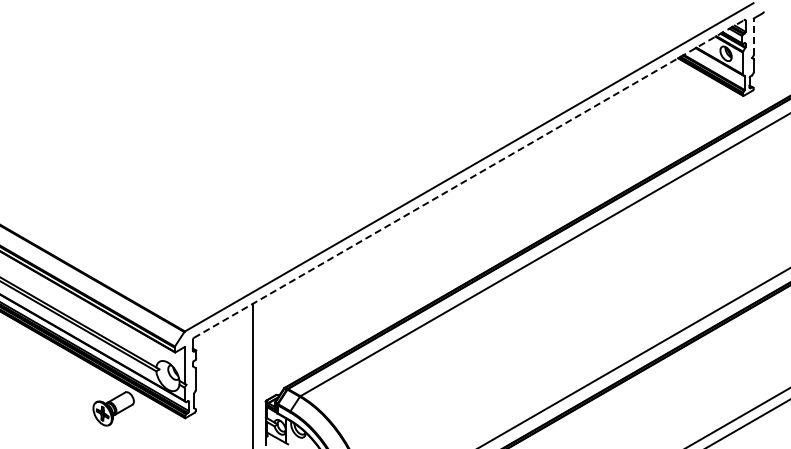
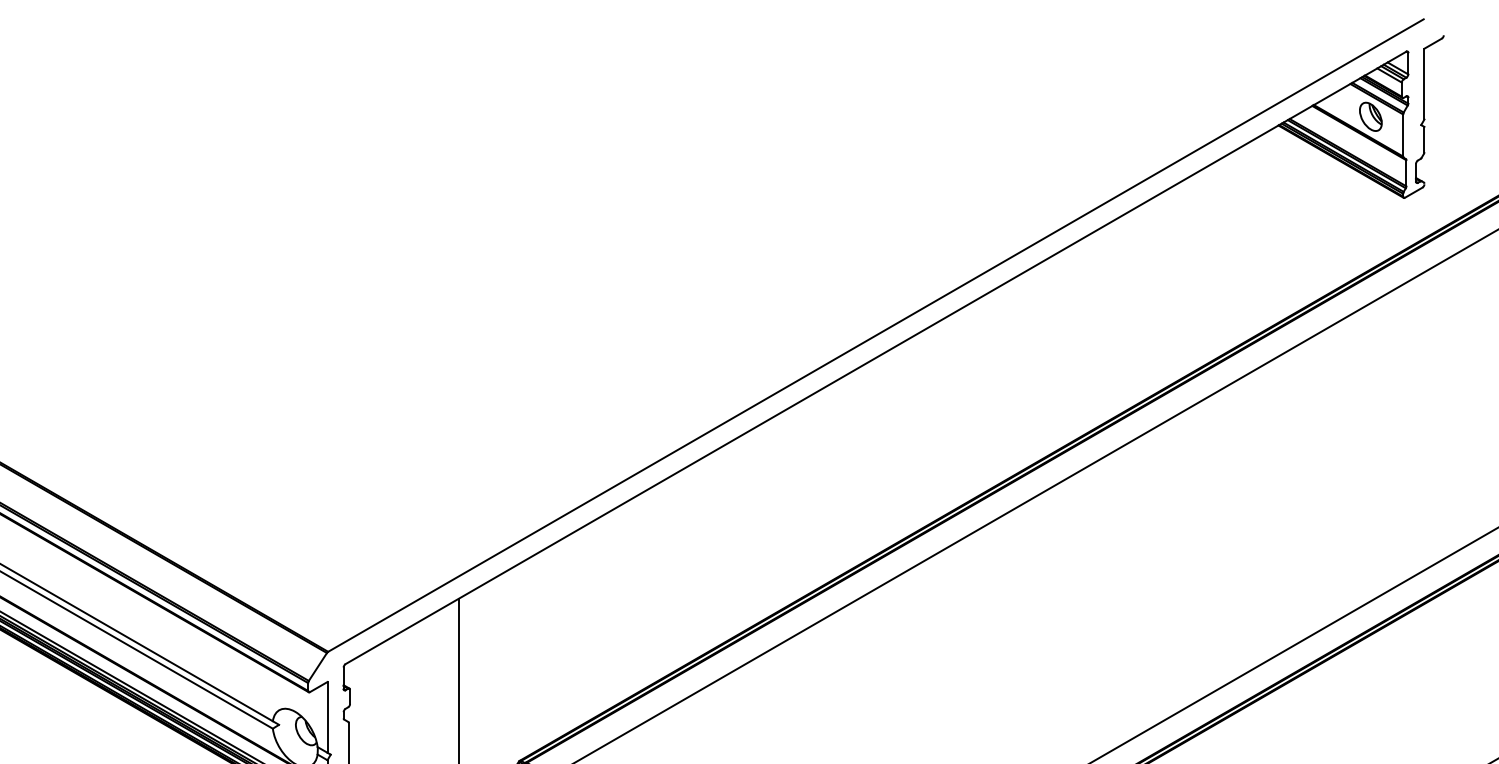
line: (753, 36) -> (1423, 83), dashed -> solid
line: (469, 178) -> (876, 357), dashed -> solid

